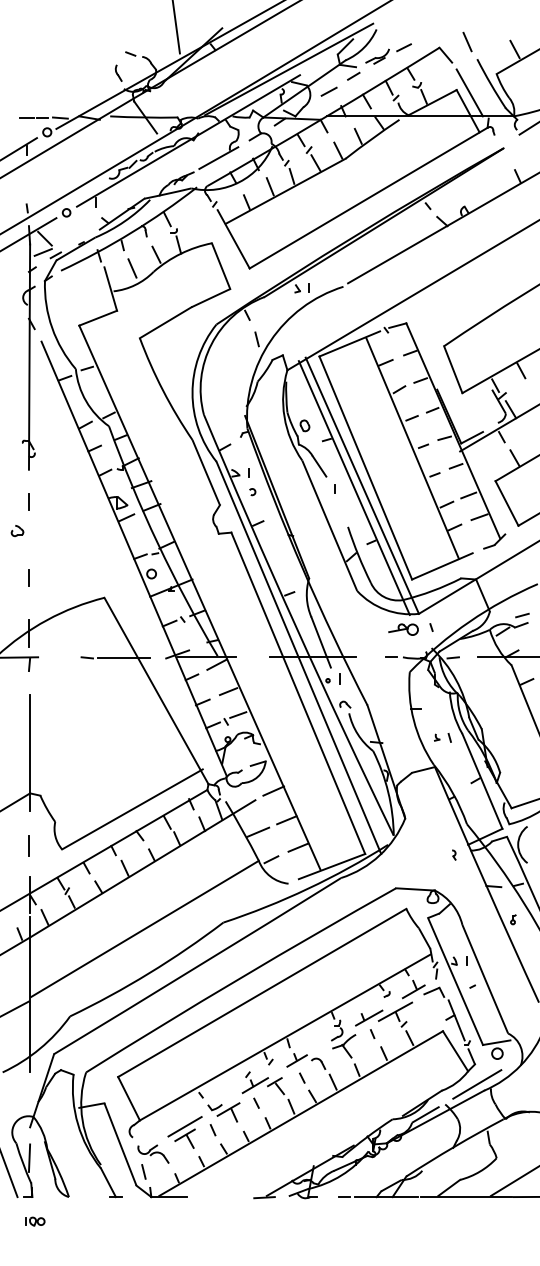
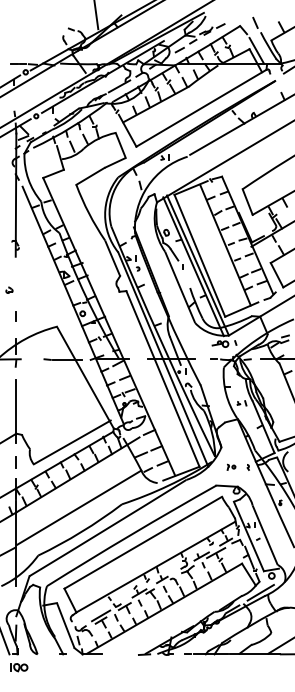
line: (28, 502) -> (15, 274), removed
part: (423, 853) -> (231, 466), added
part: (35, 1221) -> (19, 667), size x1.67

